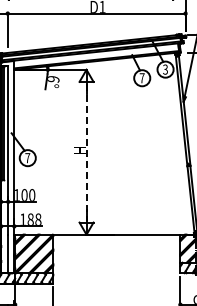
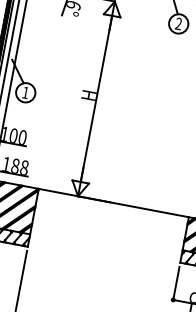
text: (141, 78) -> (177, 24), 7 -> 2
line: (86, 152) -> (96, 99), dashed -> solid
text: (27, 158) -> (25, 93), 7 -> 1

